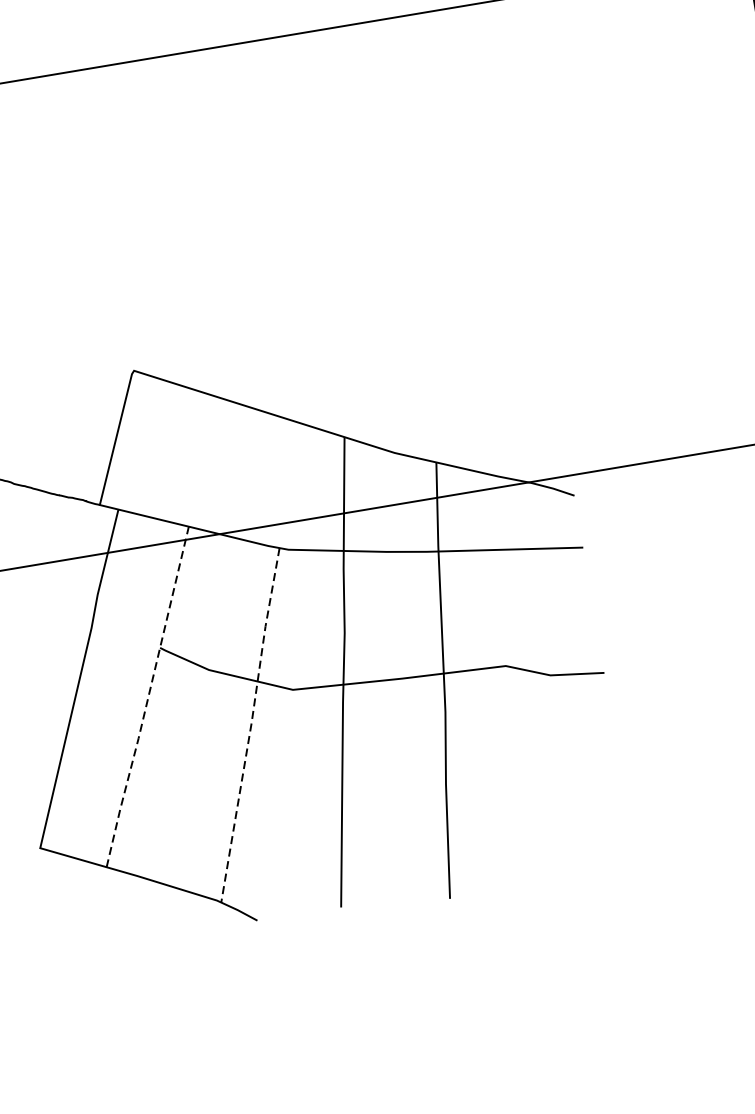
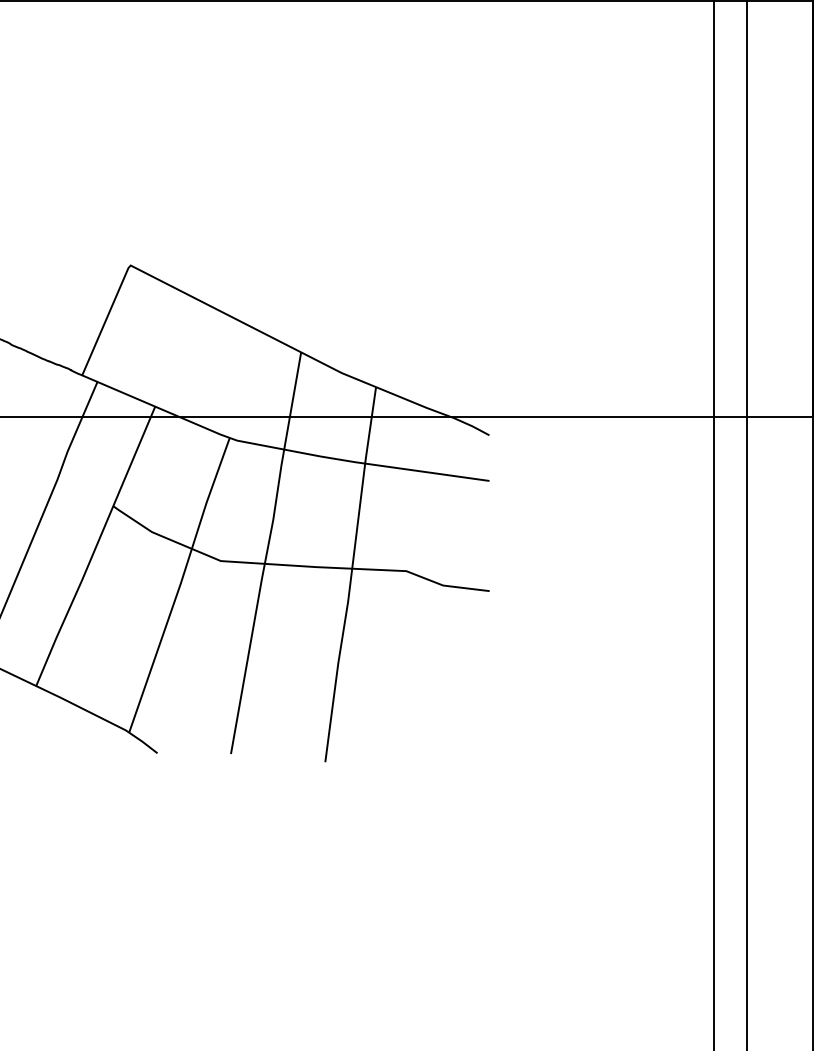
line: (148, 698) -> (96, 547), dashed -> solid
line: (251, 725) -> (180, 585), dashed -> solid

